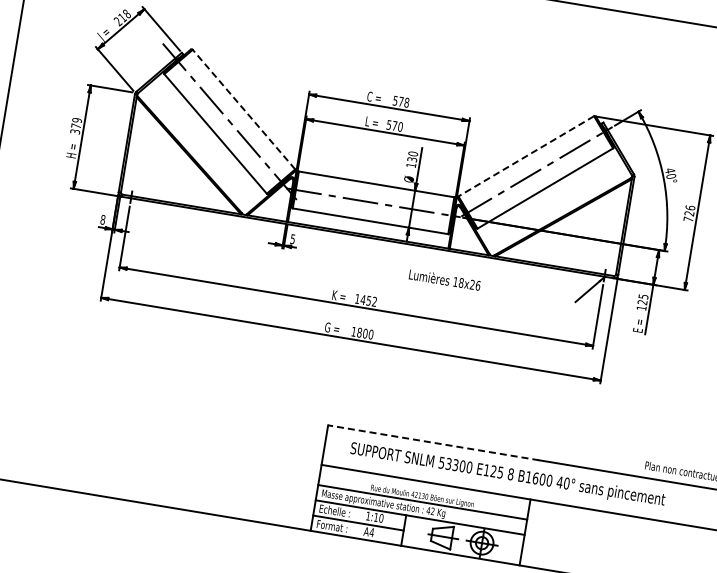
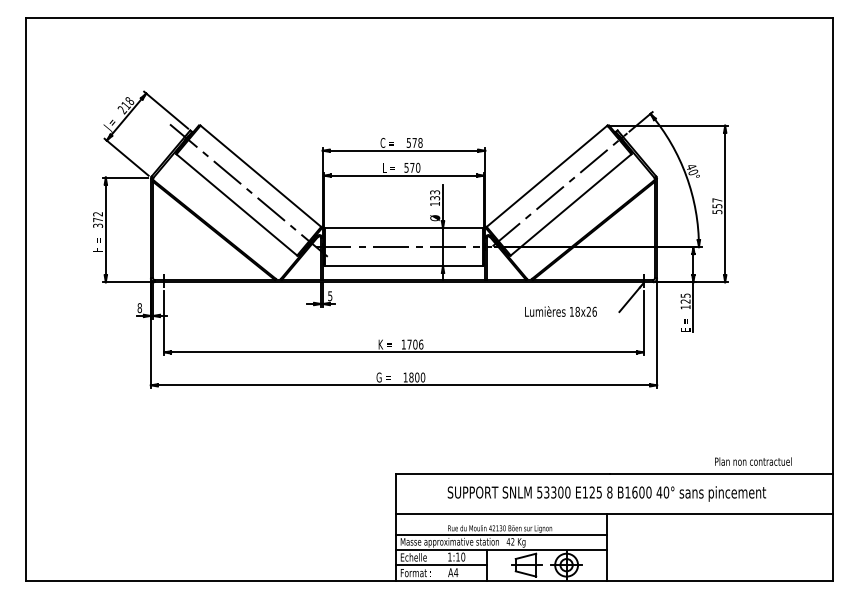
line: (243, 109) -> (260, 176), dashed -> solid
text: (77, 120) -> (98, 214), 379 -> 372
text: (413, 154) -> (435, 192), 130 -> 133
line: (526, 156) -> (547, 176), dashed -> solid
text: (689, 213) -> (717, 206), 726 -> 557
text: (444, 279) -> (560, 311), moved
text: (369, 300) -> (415, 344), 1452 -> 1706
line: (433, 443) -> (502, 474), dashed -> solid
text: (507, 474) -> (606, 493), moved

